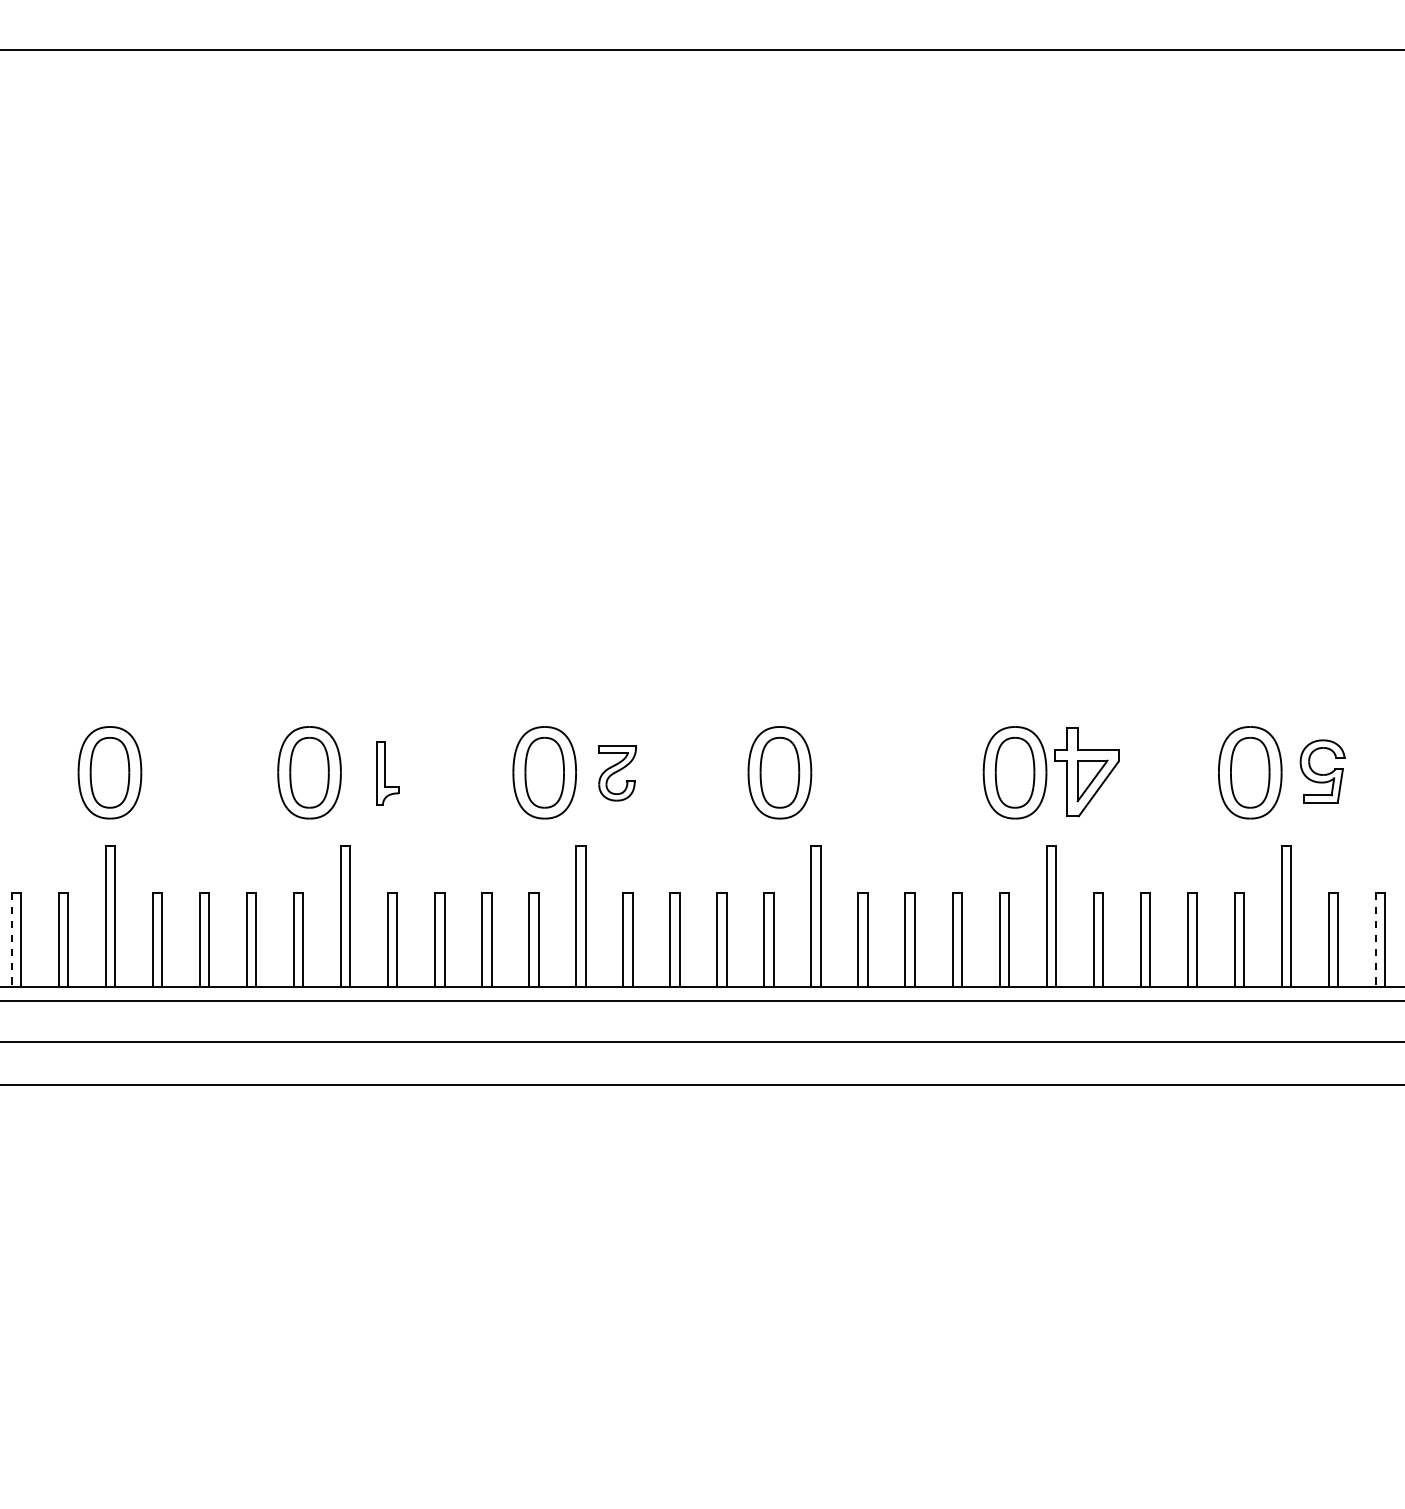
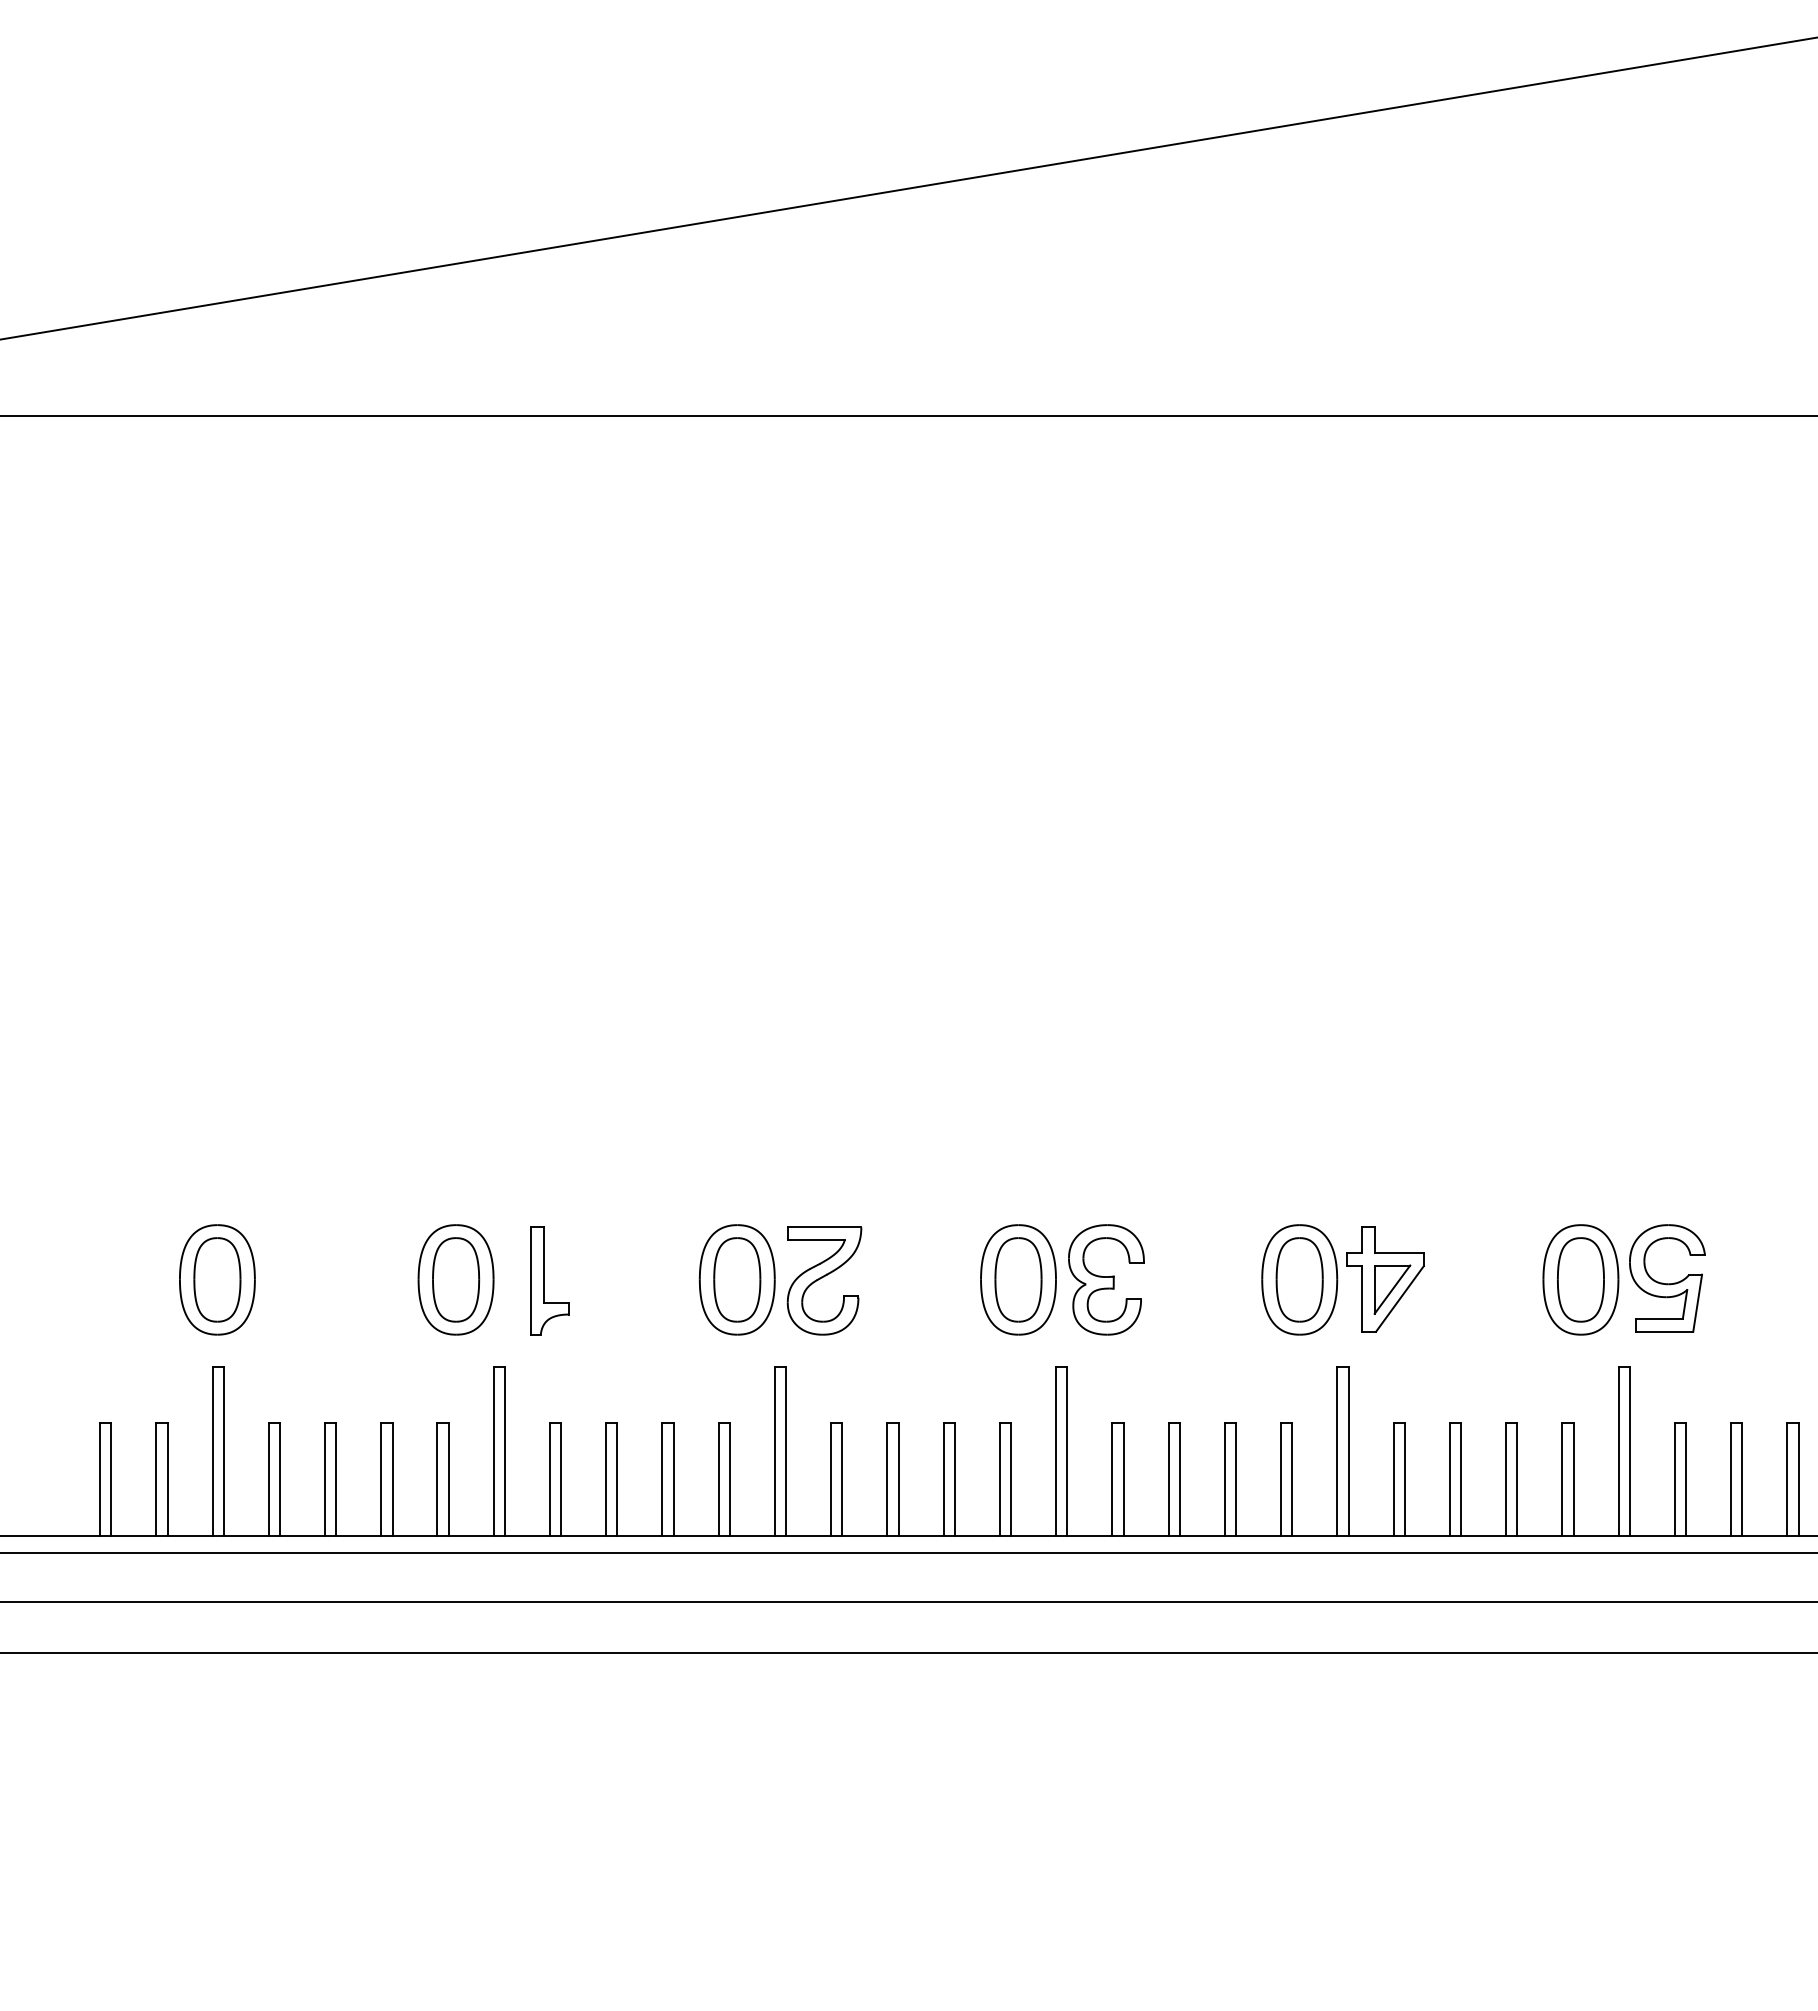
part: (1322, 771) -> (1667, 1278), size x1.43
part: (853, 772) -> (1106, 1279), added
part: (387, 773) -> (549, 1280), size x1.43
part: (617, 773) -> (824, 1280), size x1.67
line: (12, 940) -> (100, 1480), dashed -> solid
line: (1376, 940) -> (1731, 1480), dashed -> solid

